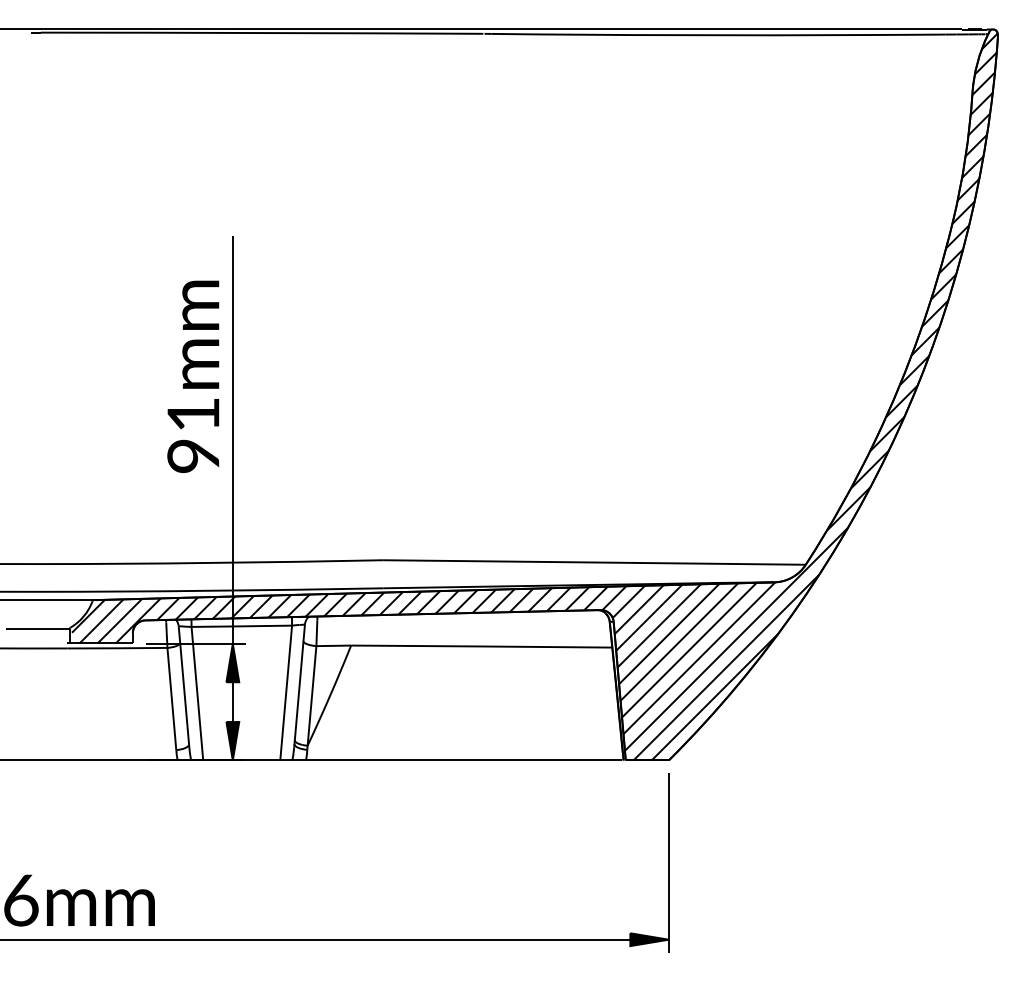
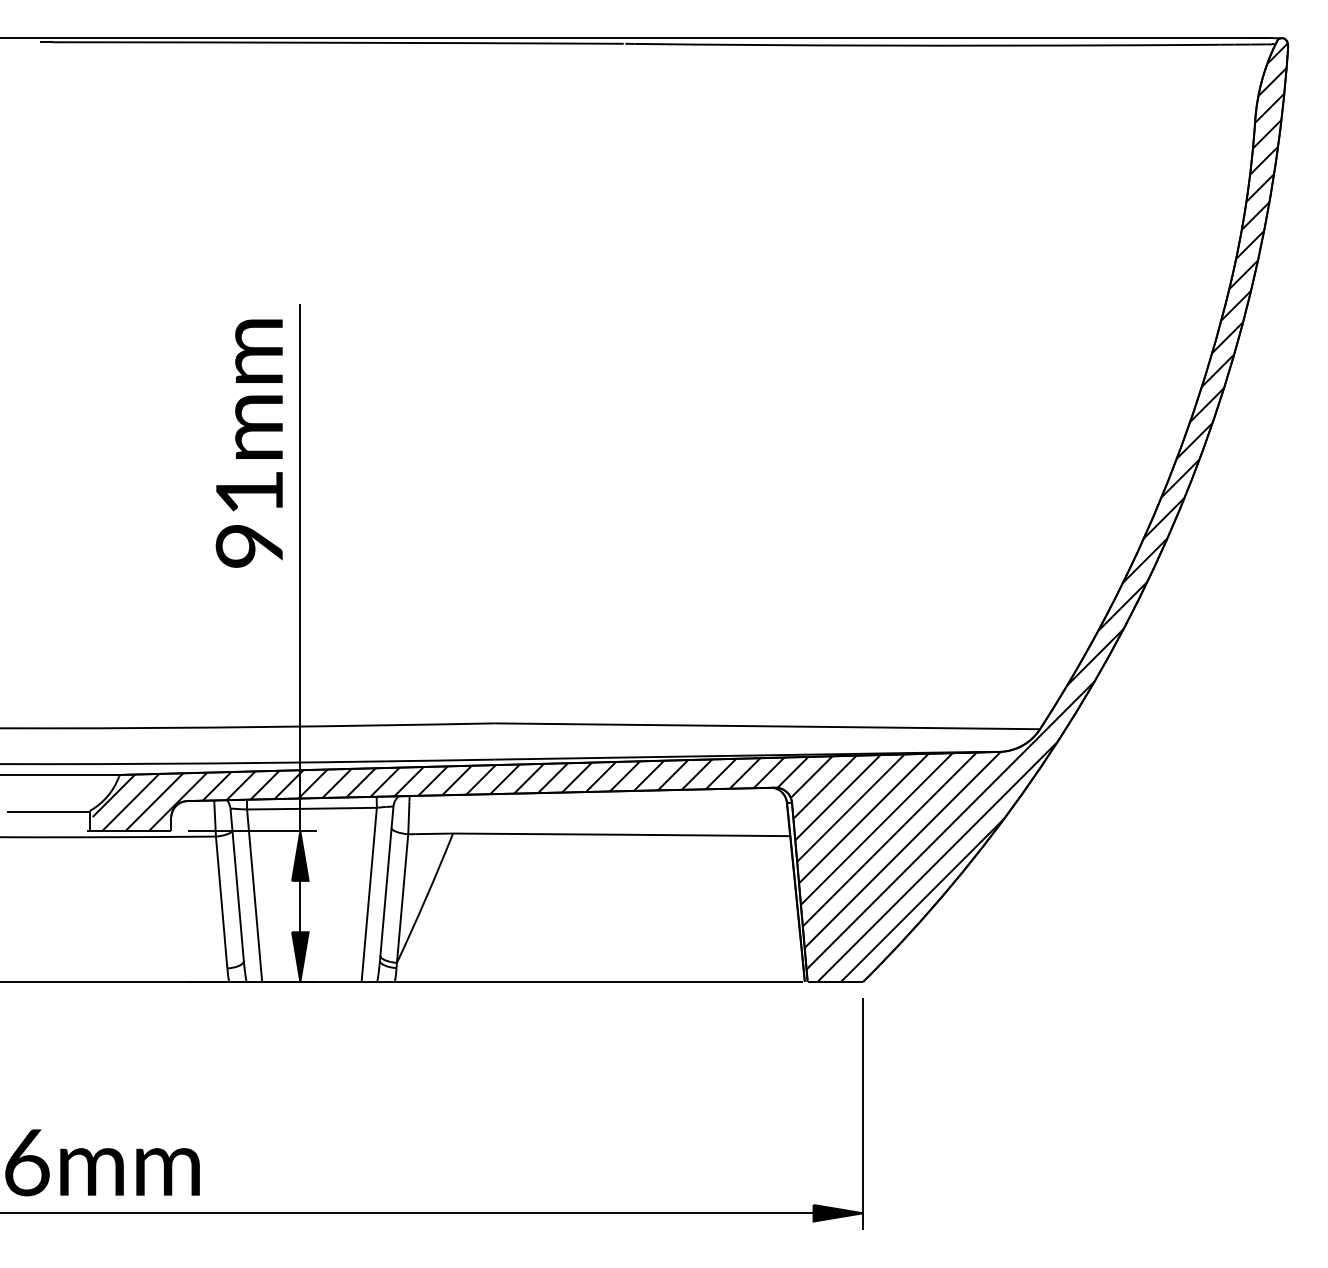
text: (192, 376) -> (248, 443), moved

